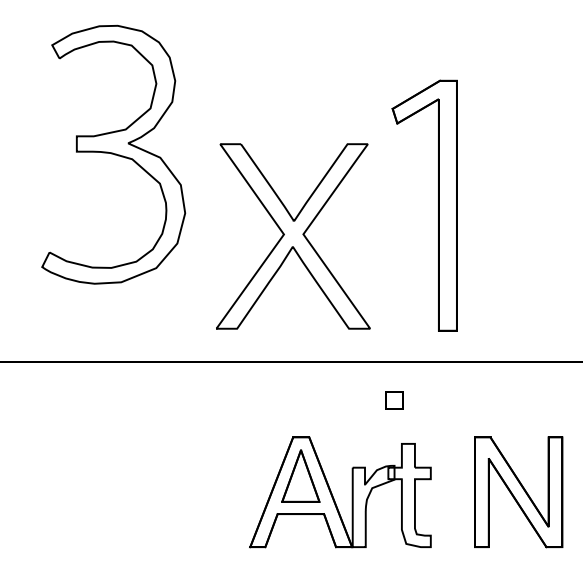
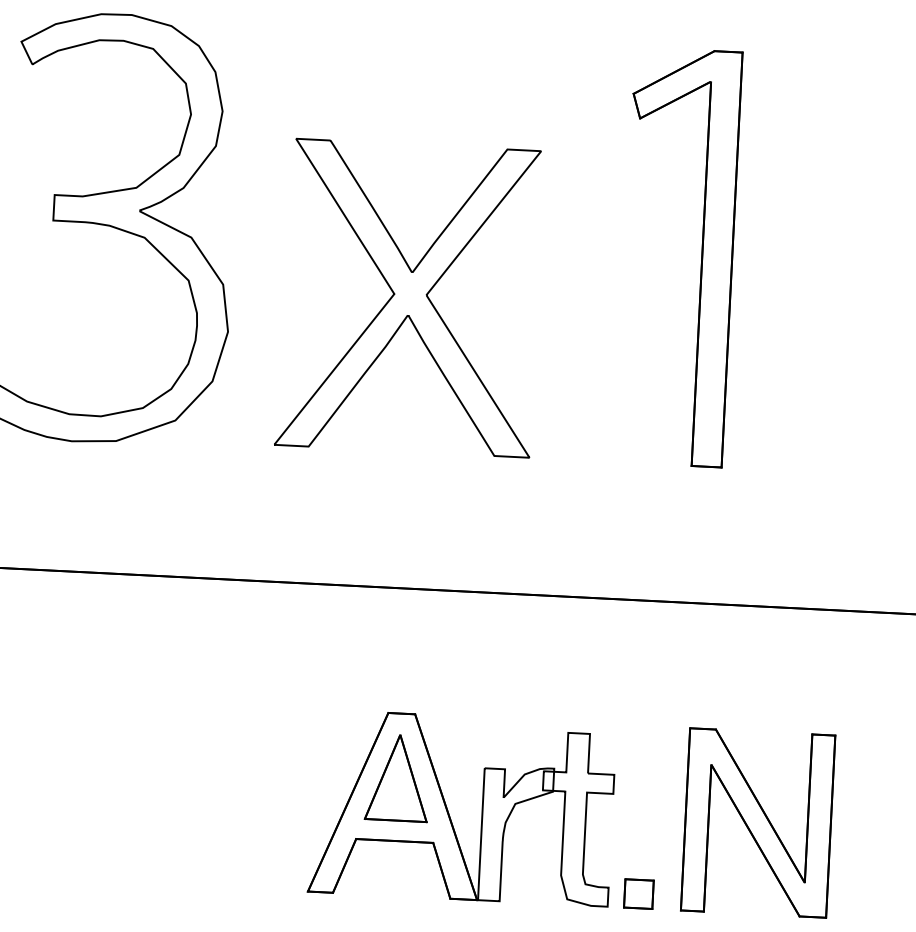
part: (438, 205) -> (701, 258), moved
part: (293, 236) -> (409, 298), moved
part: (394, 400) -> (639, 893), moved

